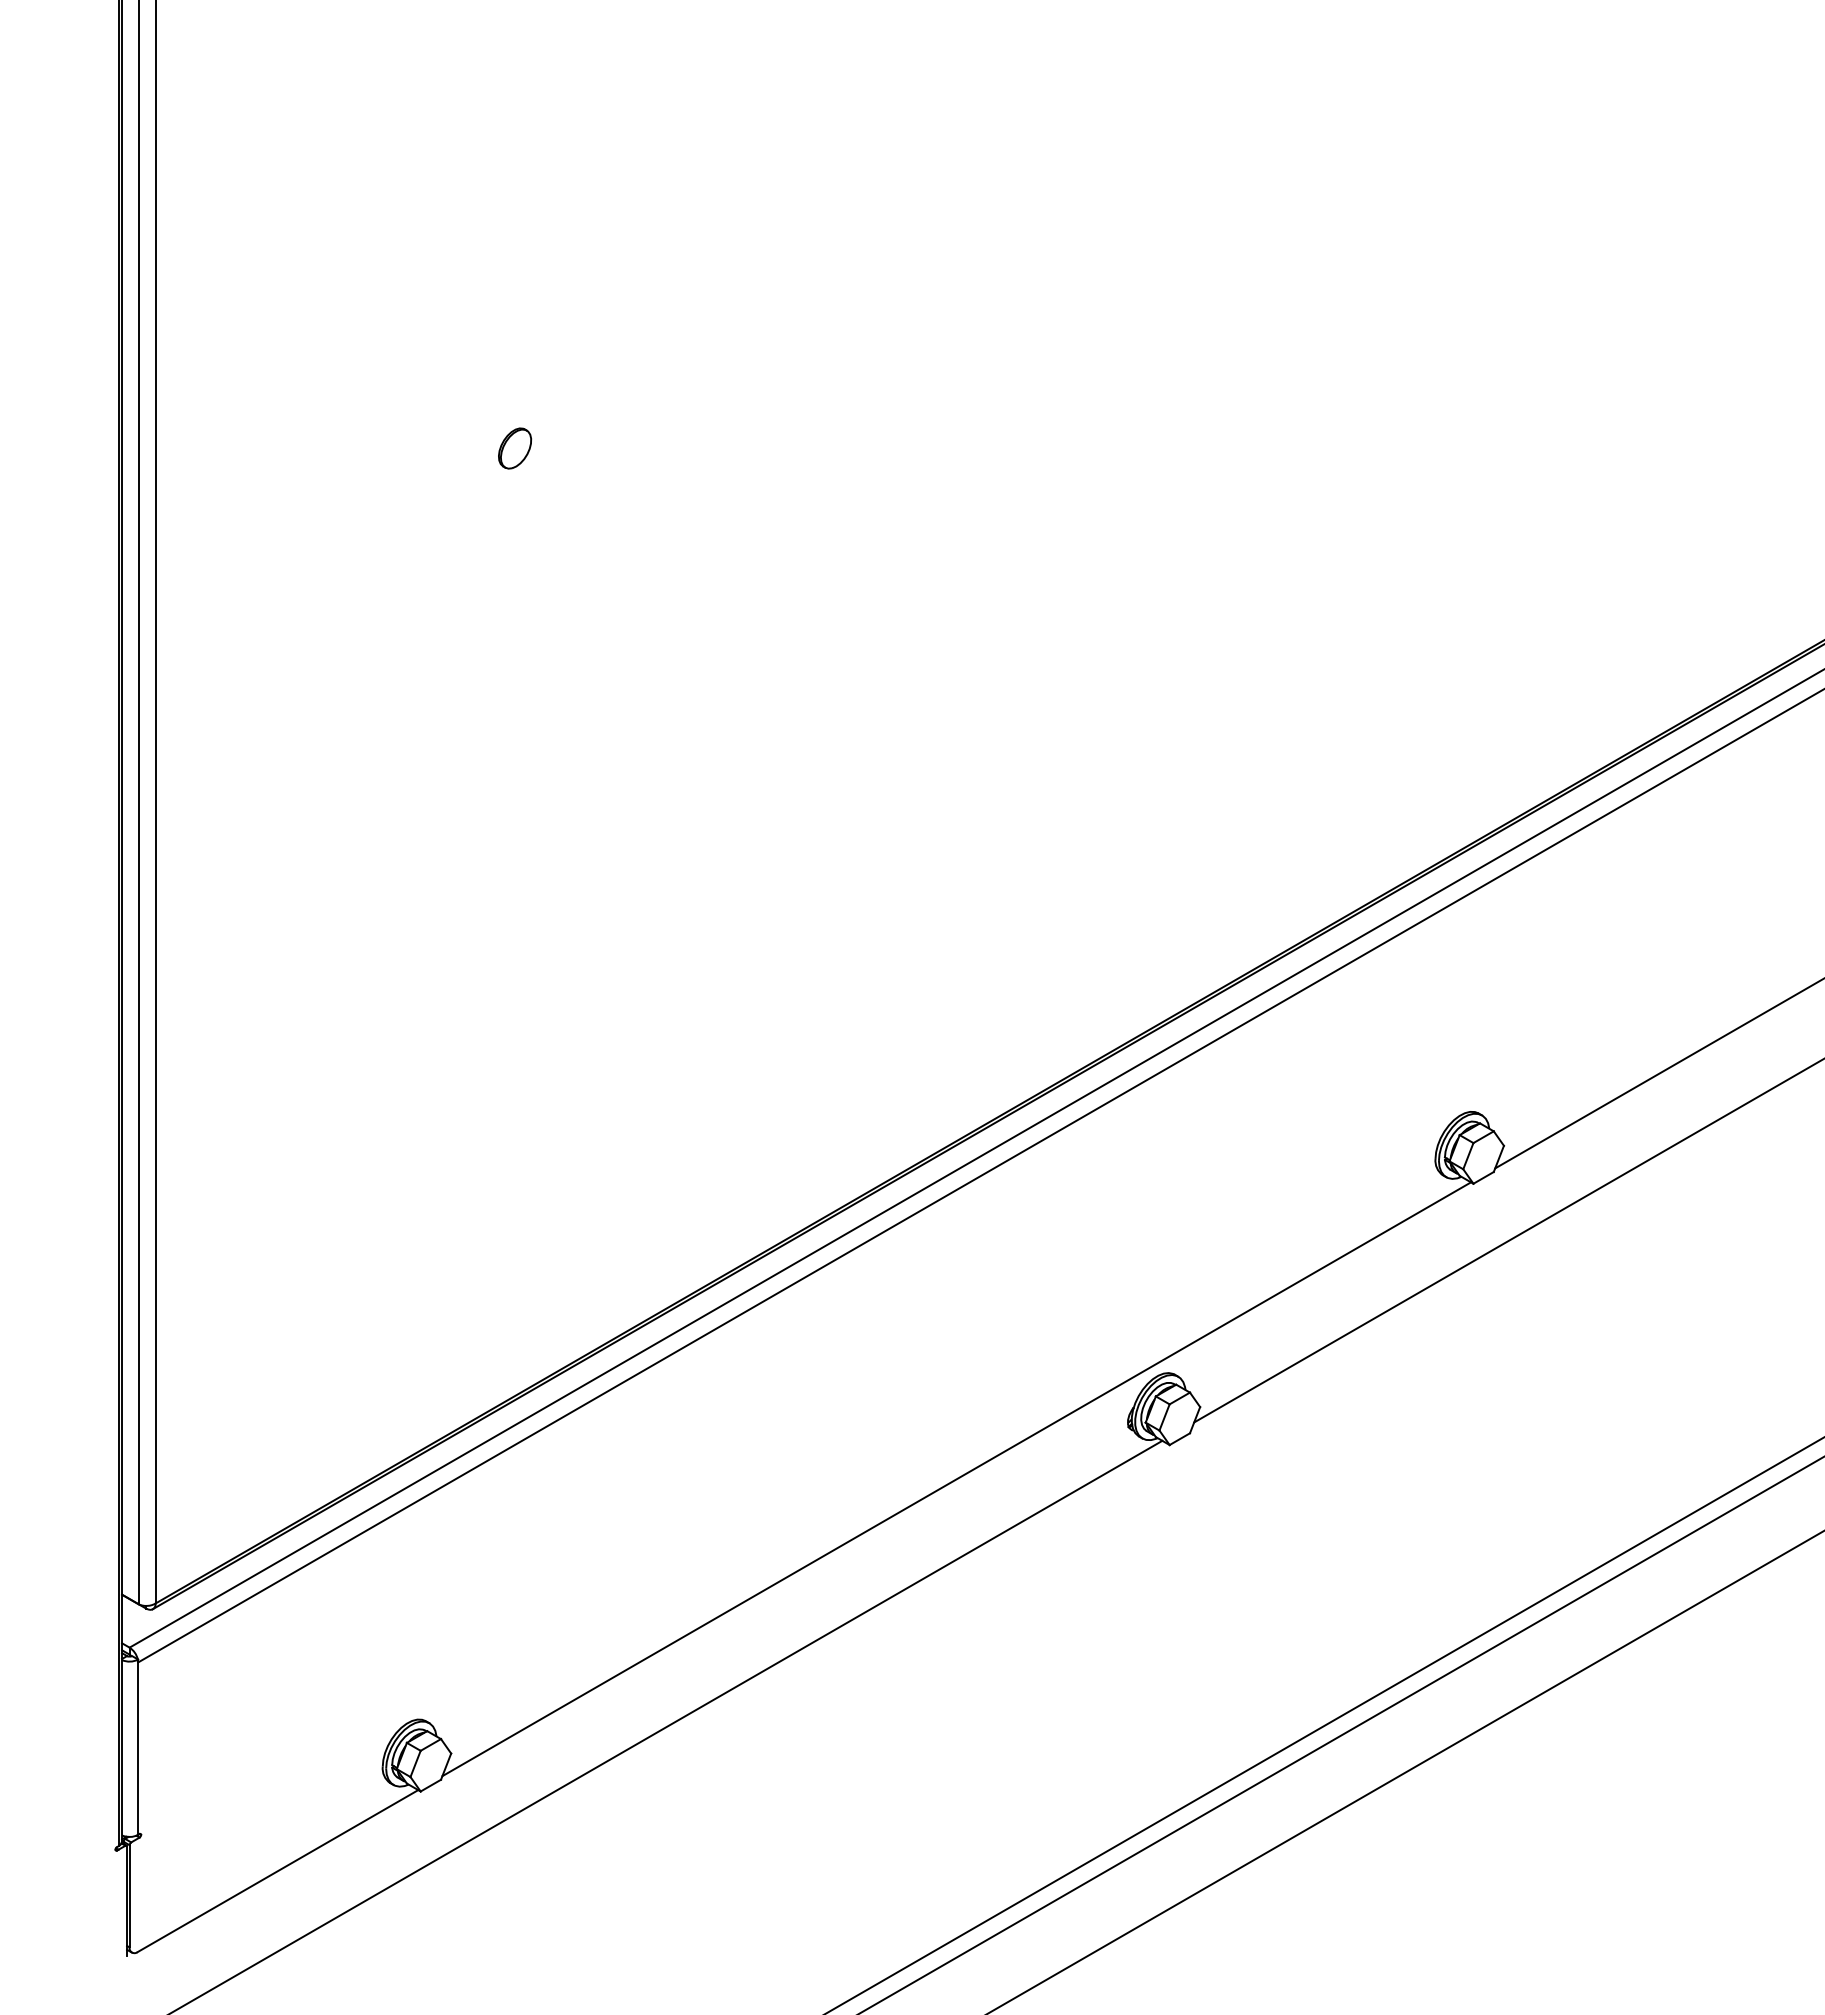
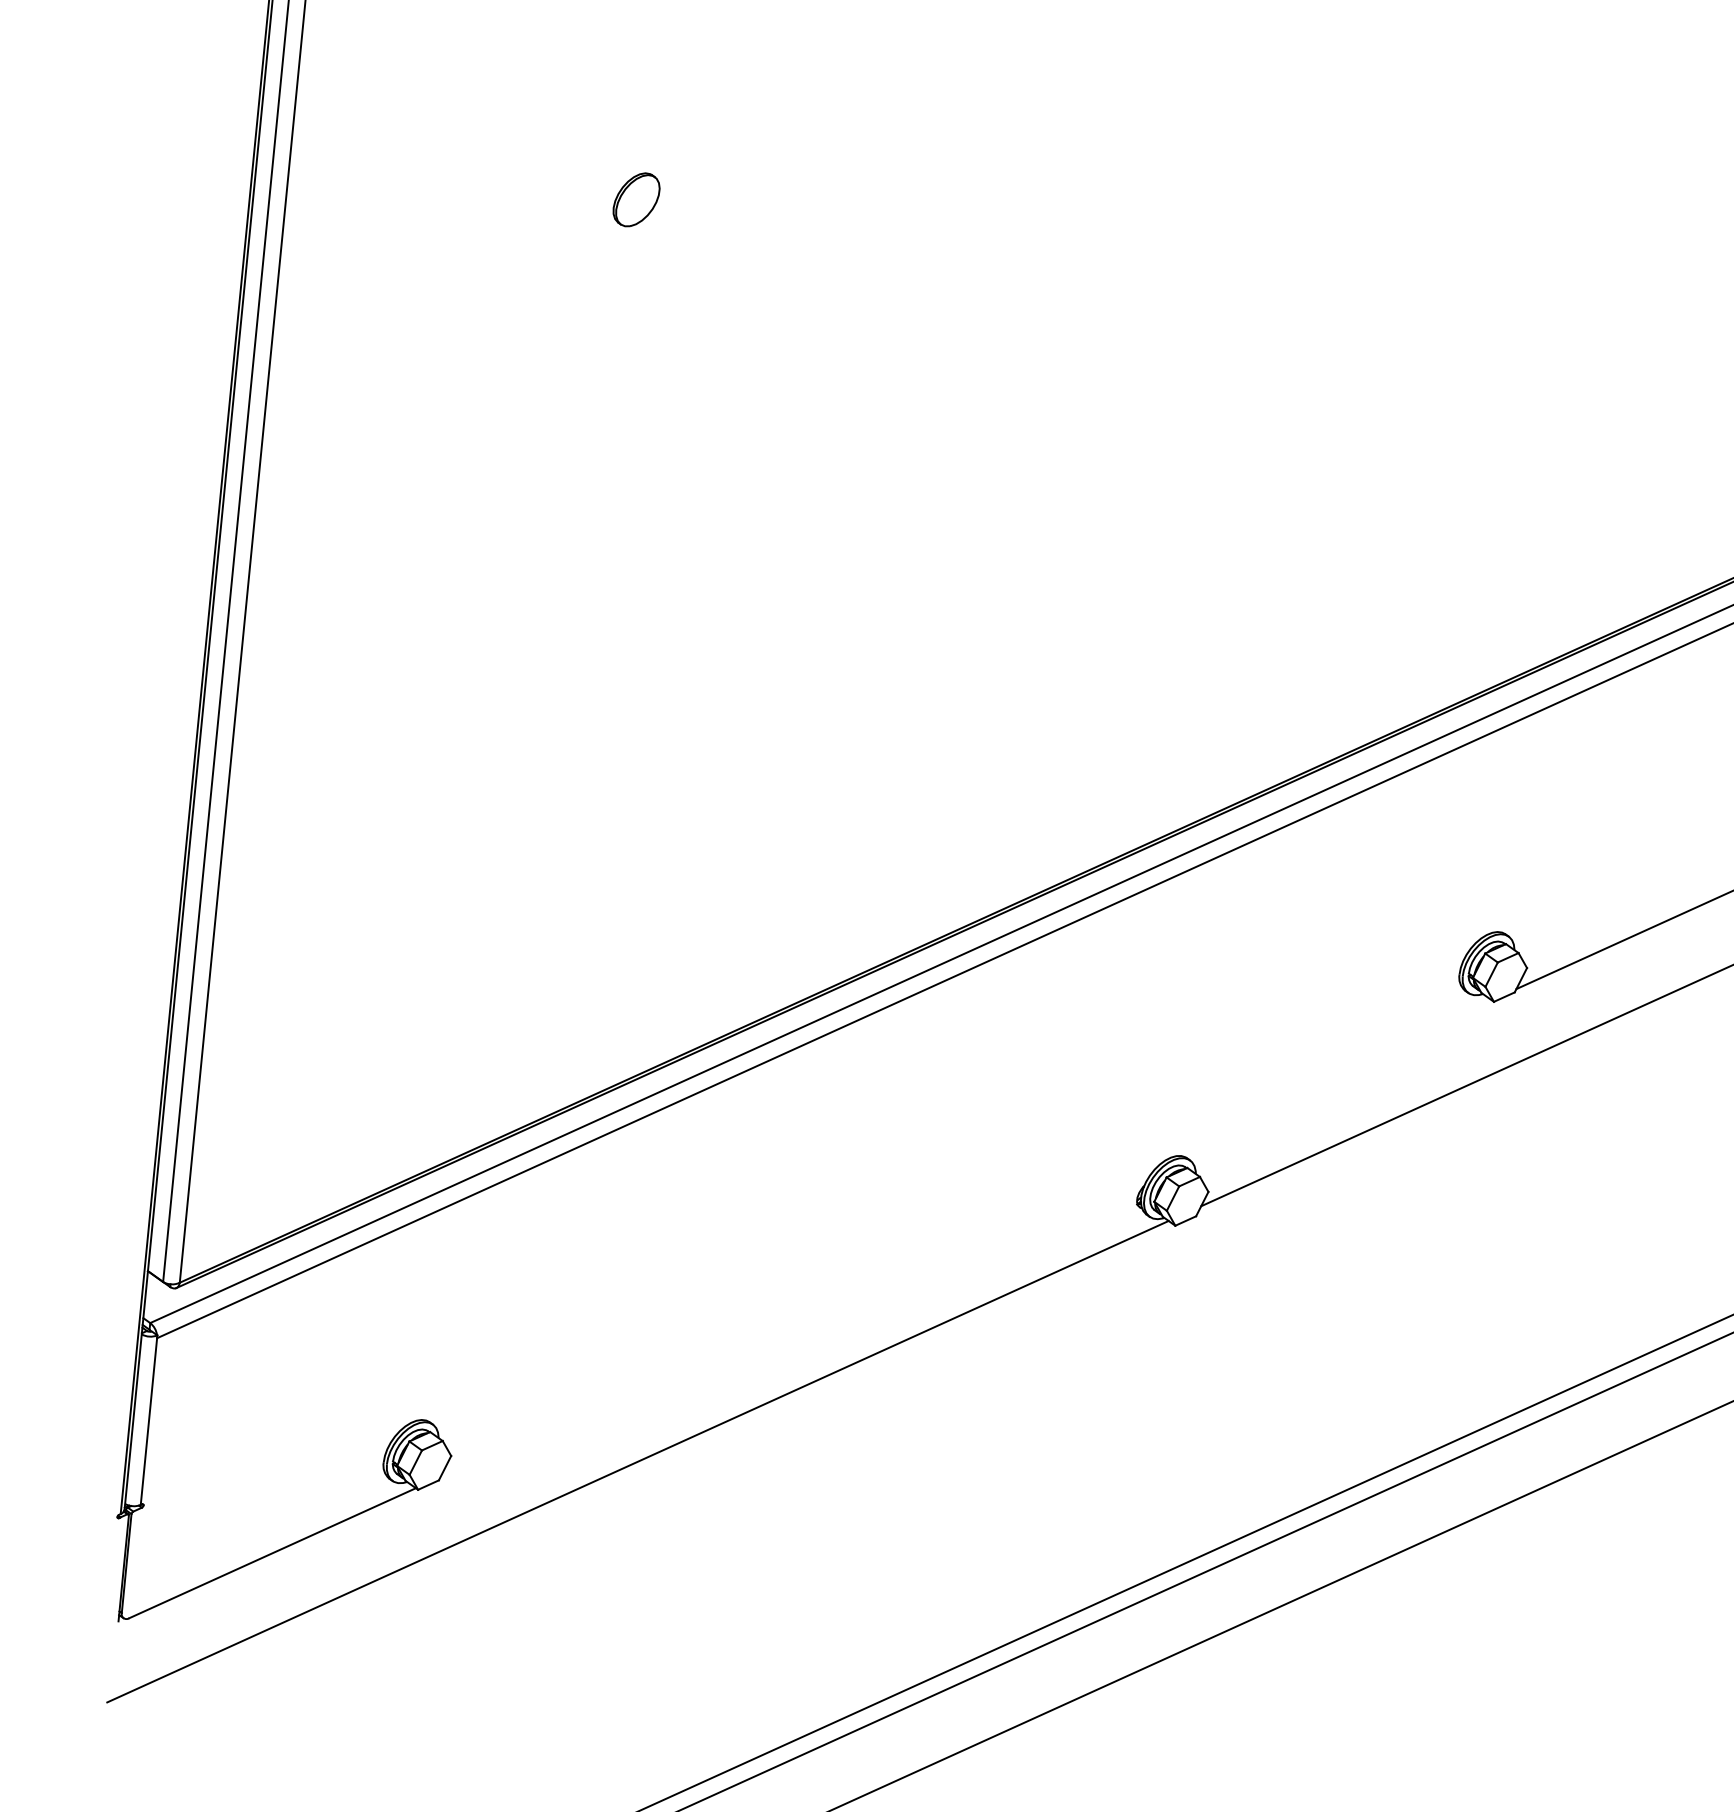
part: (515, 448) -> (637, 199), size x1.4
line: (956, 1479) -> (965, 1238), removed

